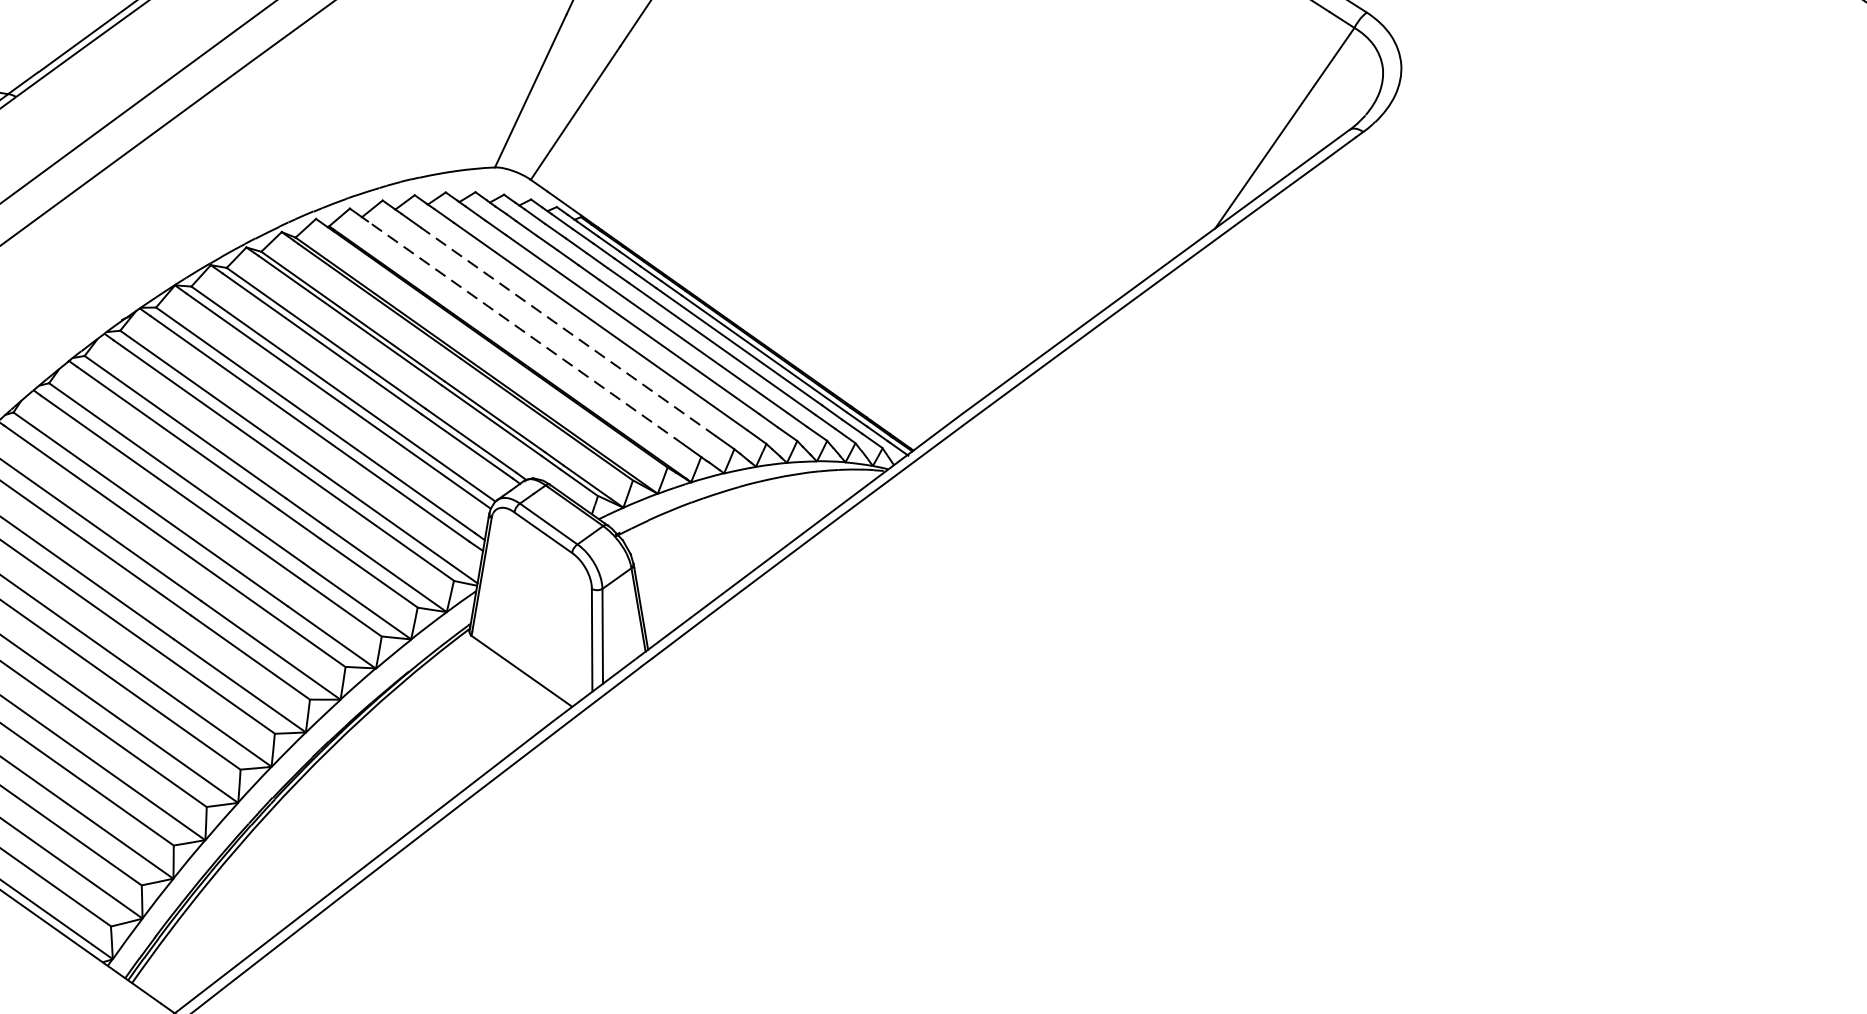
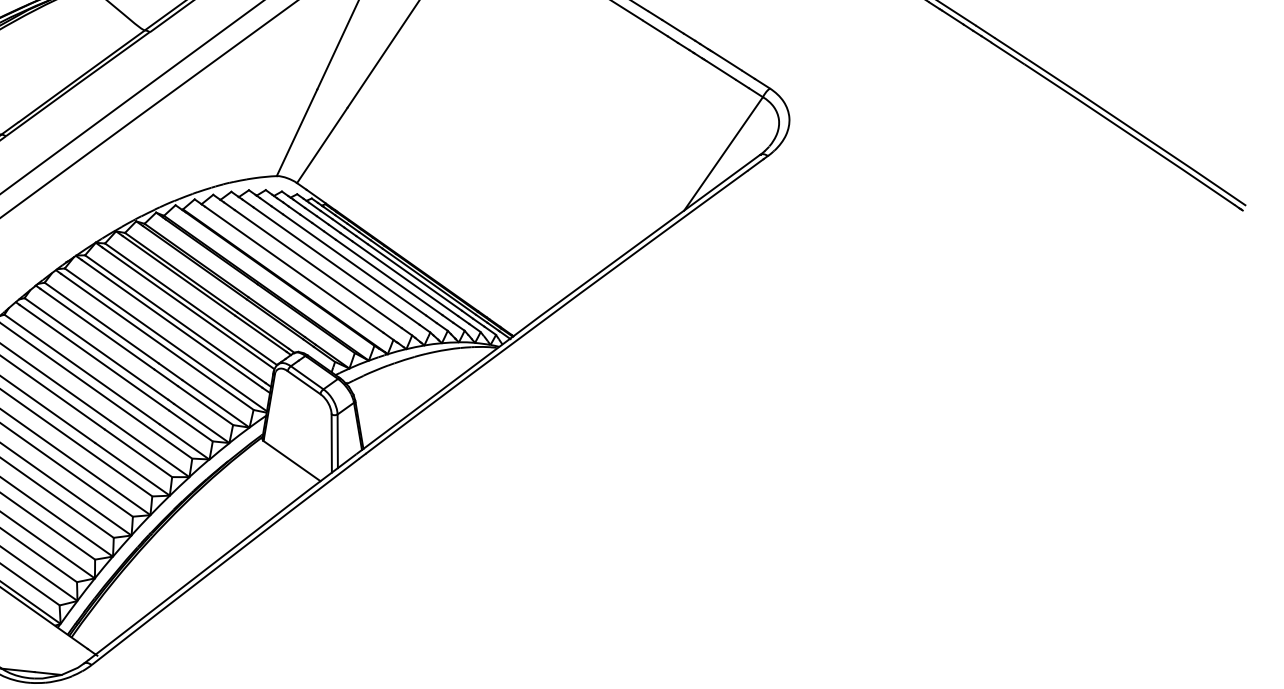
line: (566, 330) -> (317, 268), dashed -> solid
line: (524, 332) -> (293, 269), dashed -> solid

